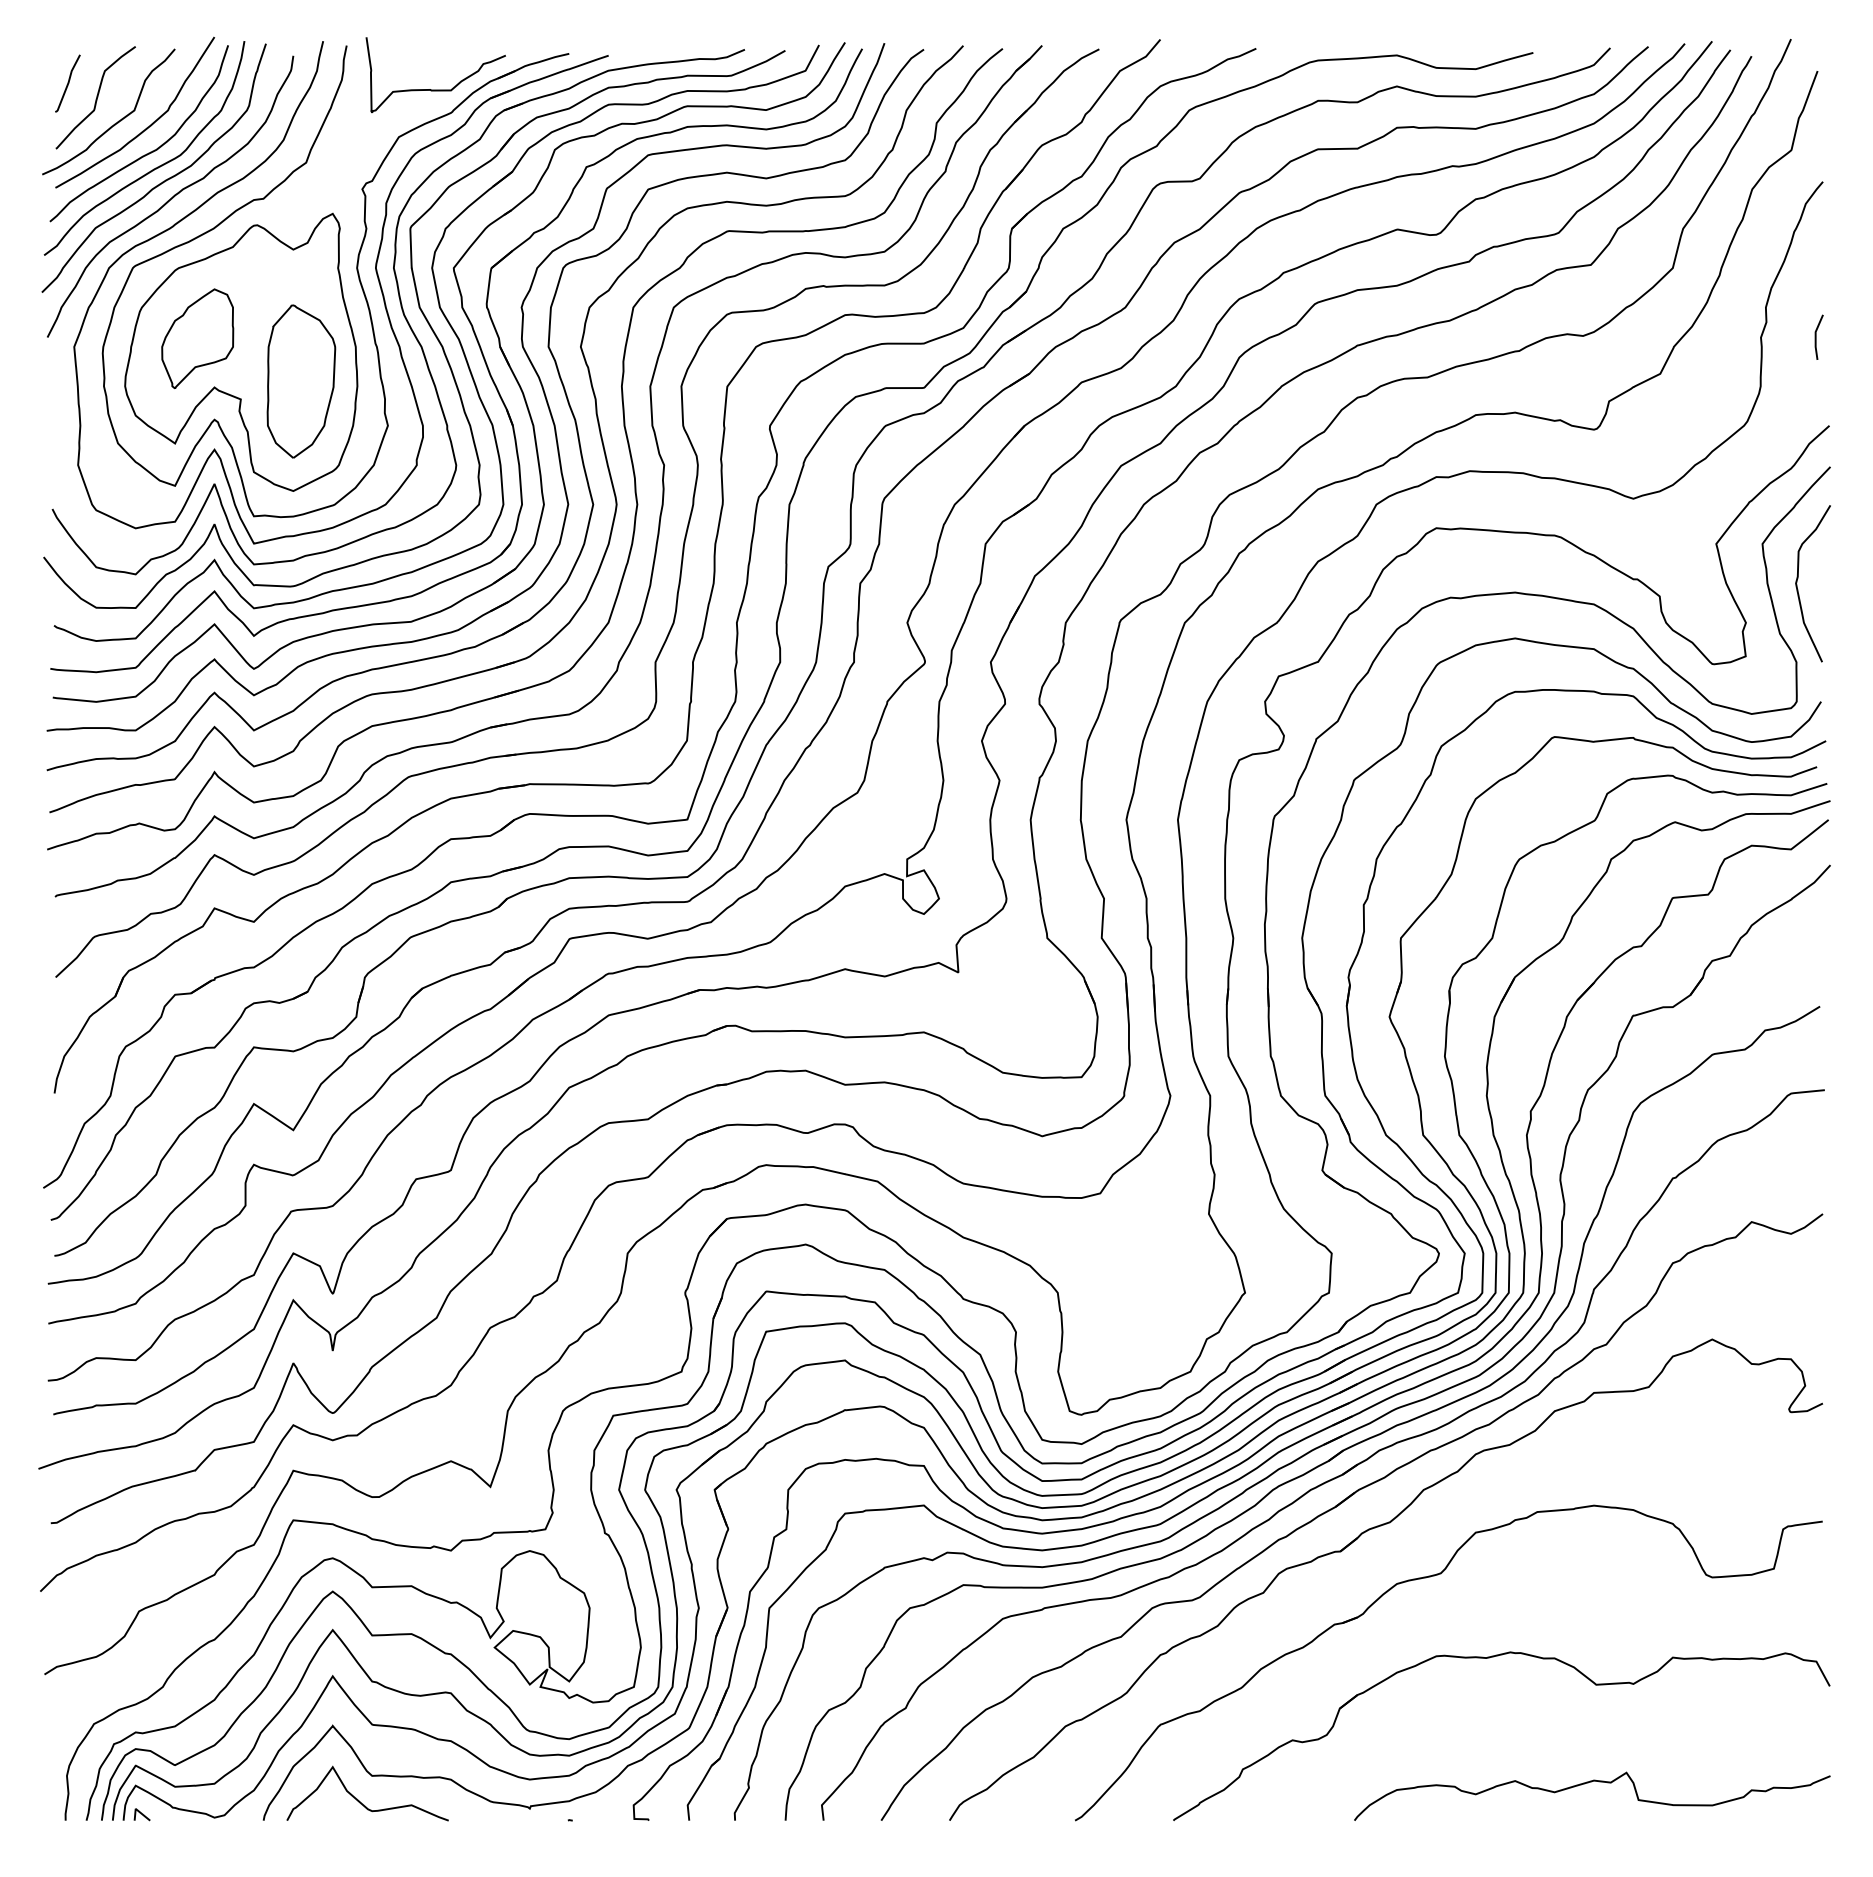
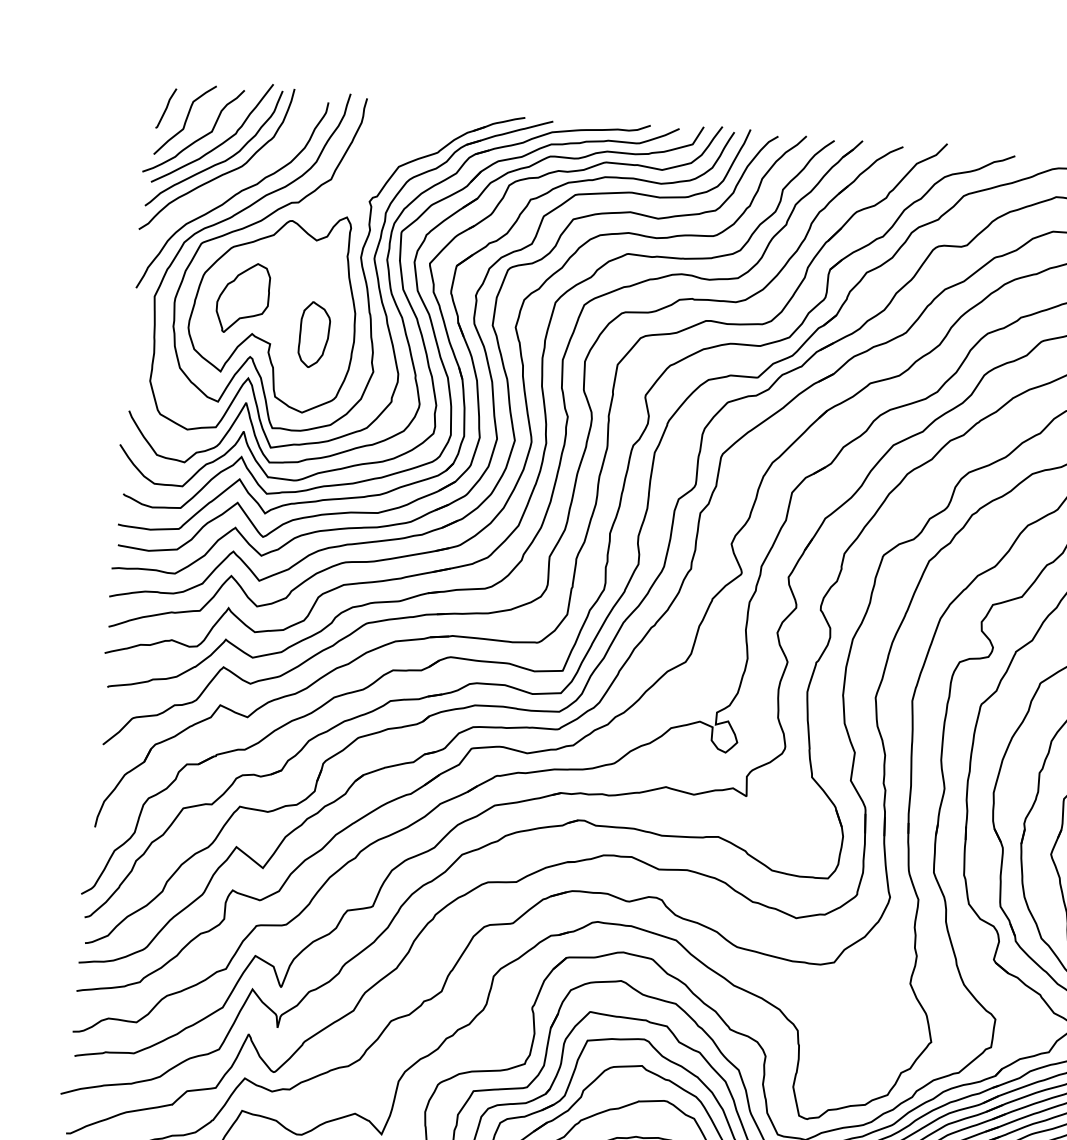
curve: (435, 89) -> (427, 135), removed
curve: (162, 181) -> (227, 184), removed
part: (301, 381) -> (314, 335), size x0.6

